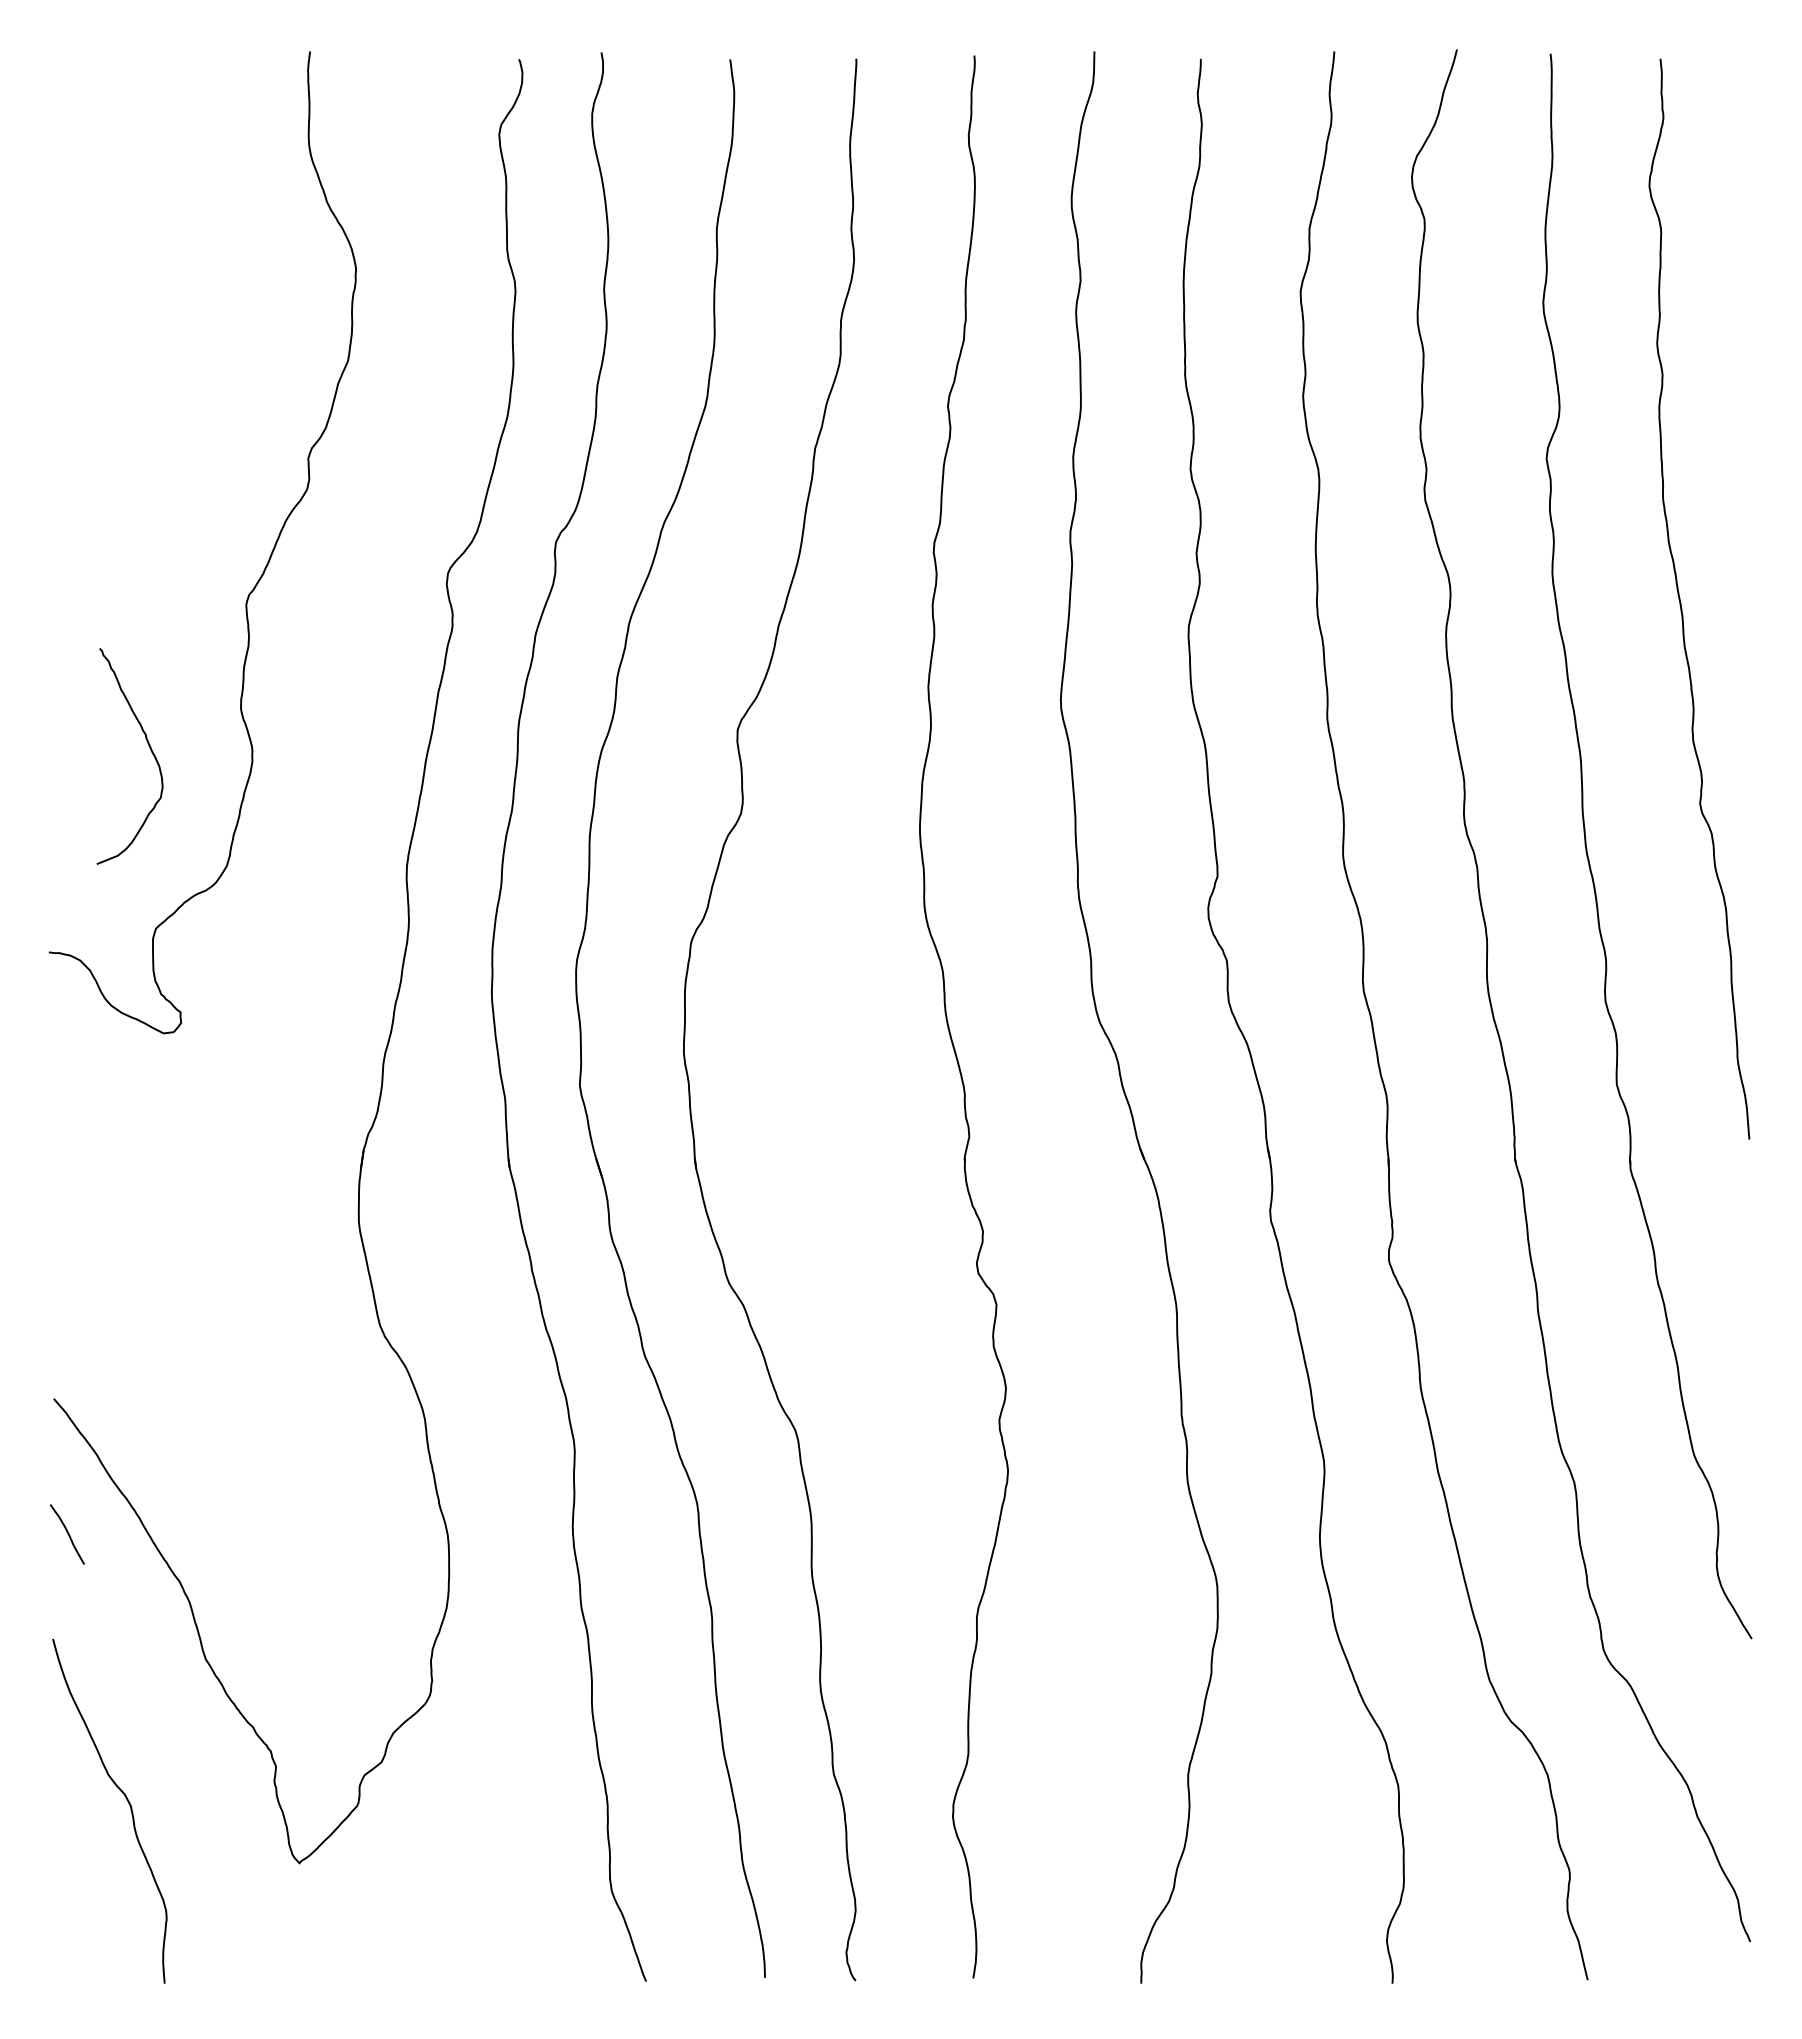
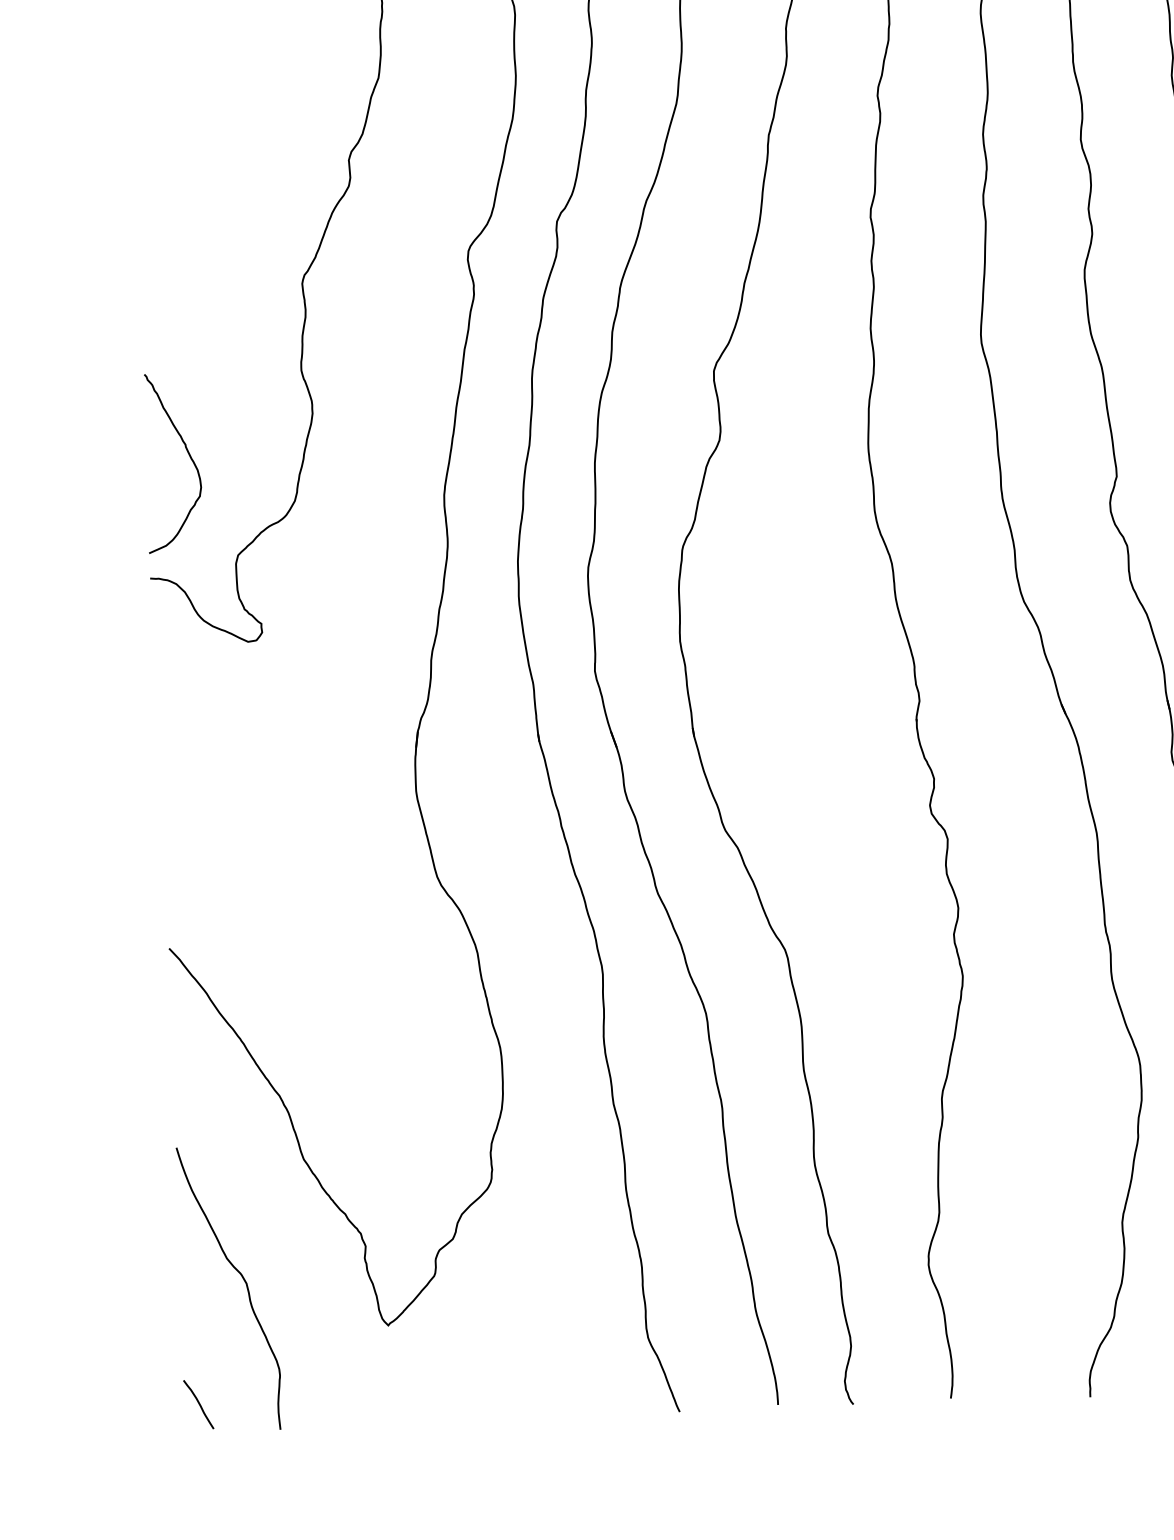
curve: (149, 748) -> (188, 455), moved
curve: (67, 1534) -> (198, 1404), moved

